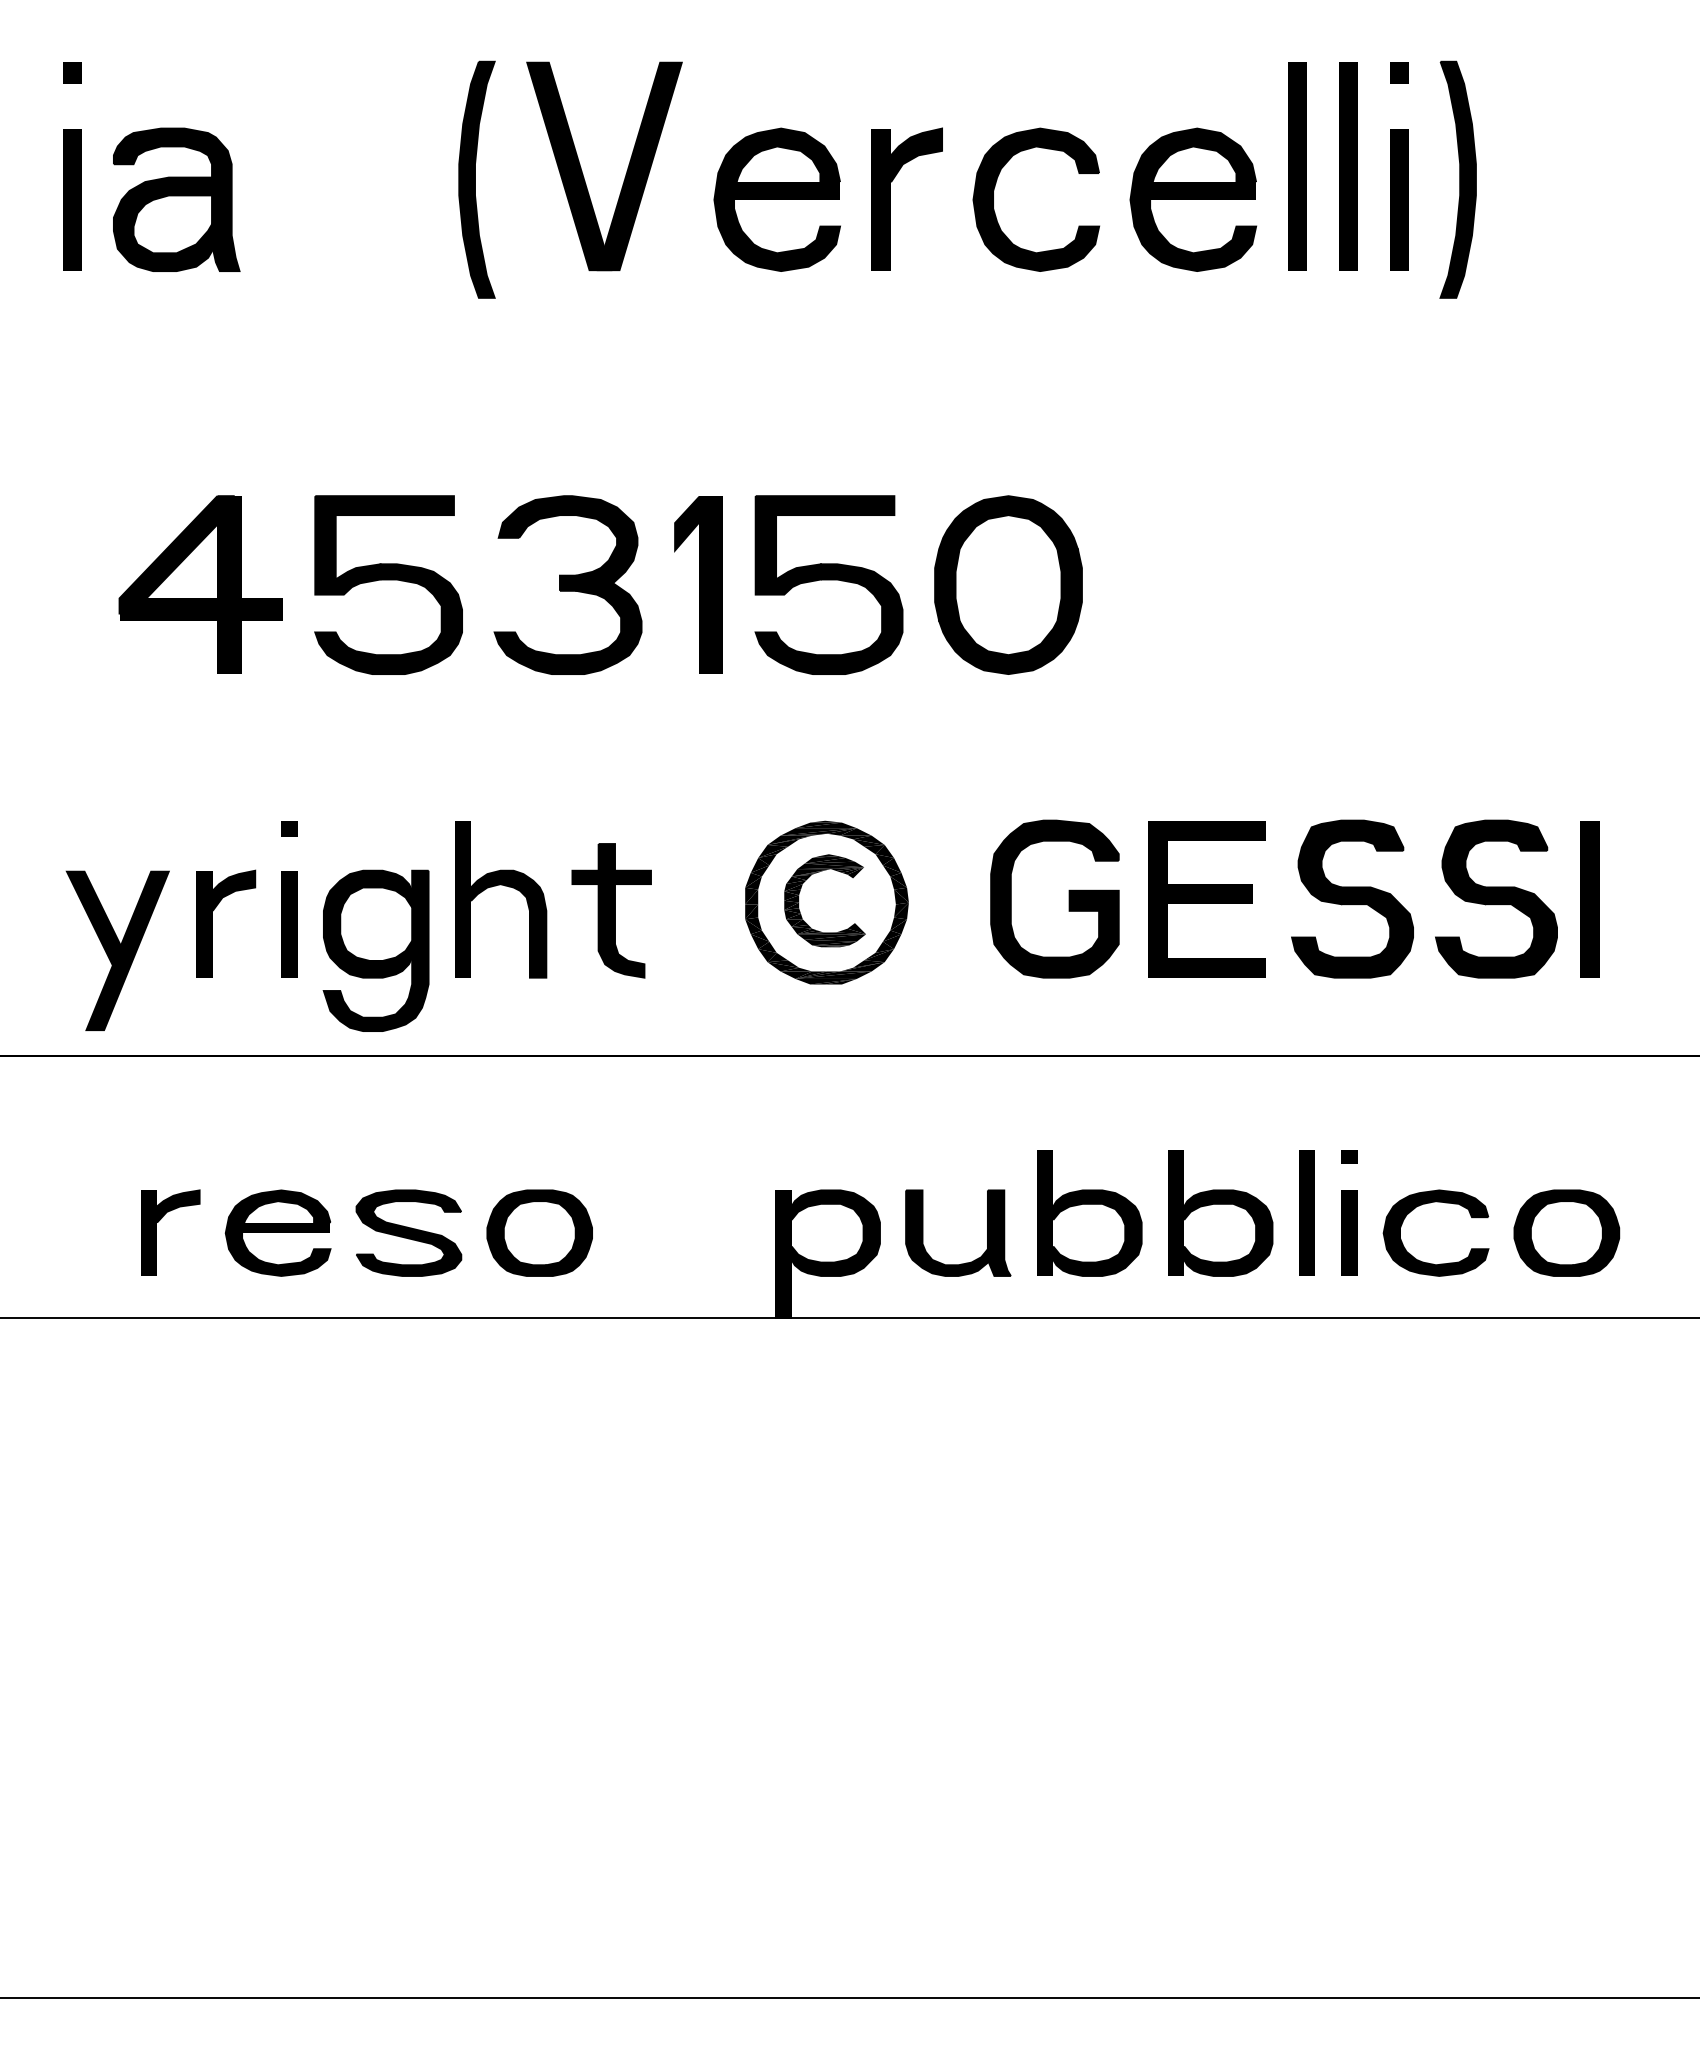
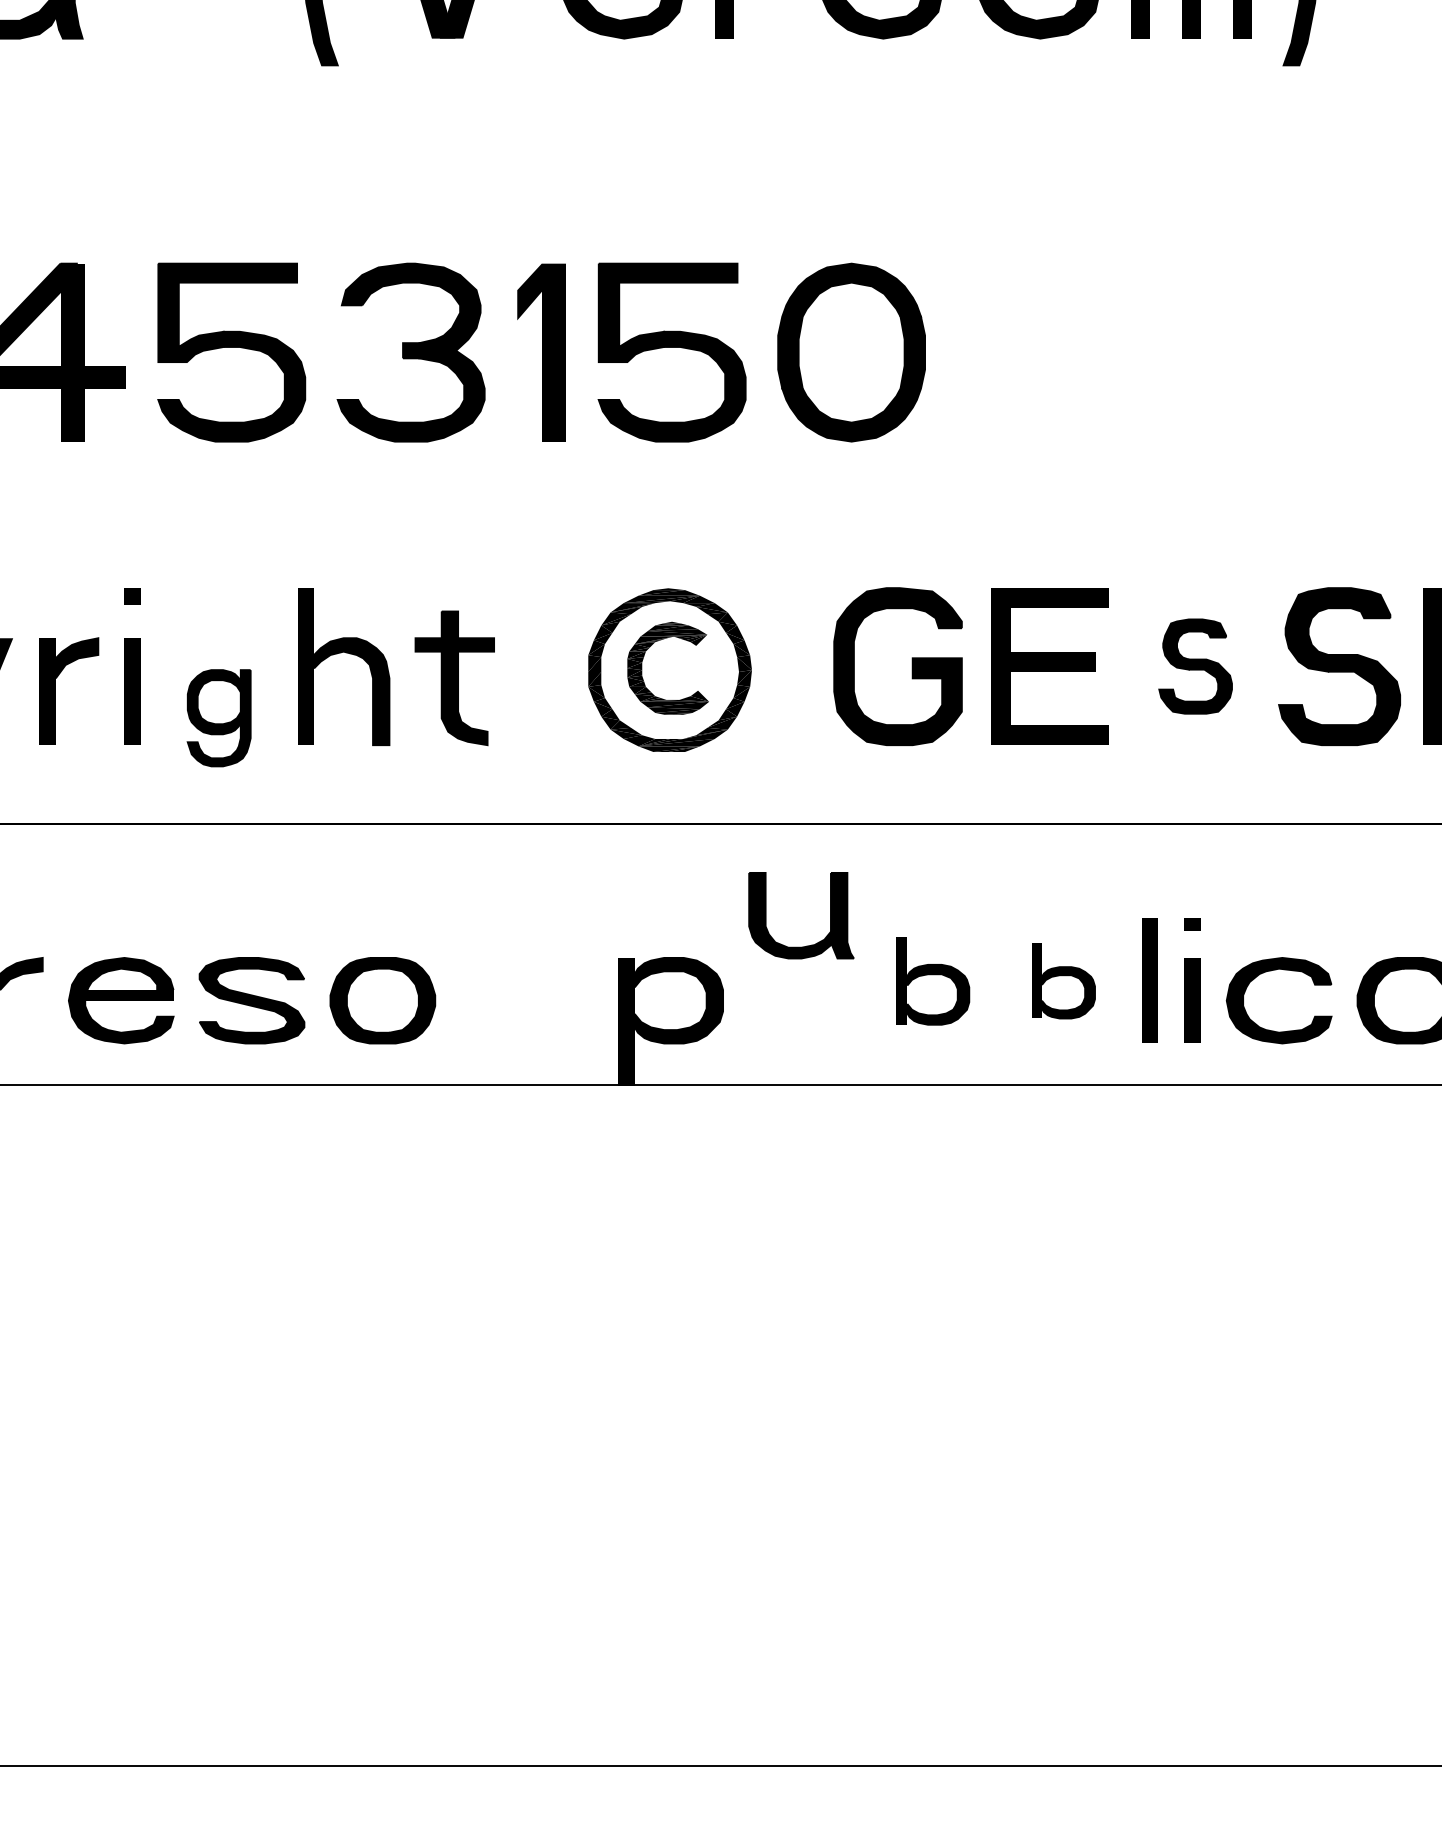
part: (1352, 898) -> (1195, 666), size x0.6
part: (375, 950) -> (218, 718), size x0.6
part: (1089, 1213) -> (932, 981), size x0.7
part: (1220, 1213) -> (1063, 981), size x0.6
part: (987, 1232) -> (830, 915), moved

